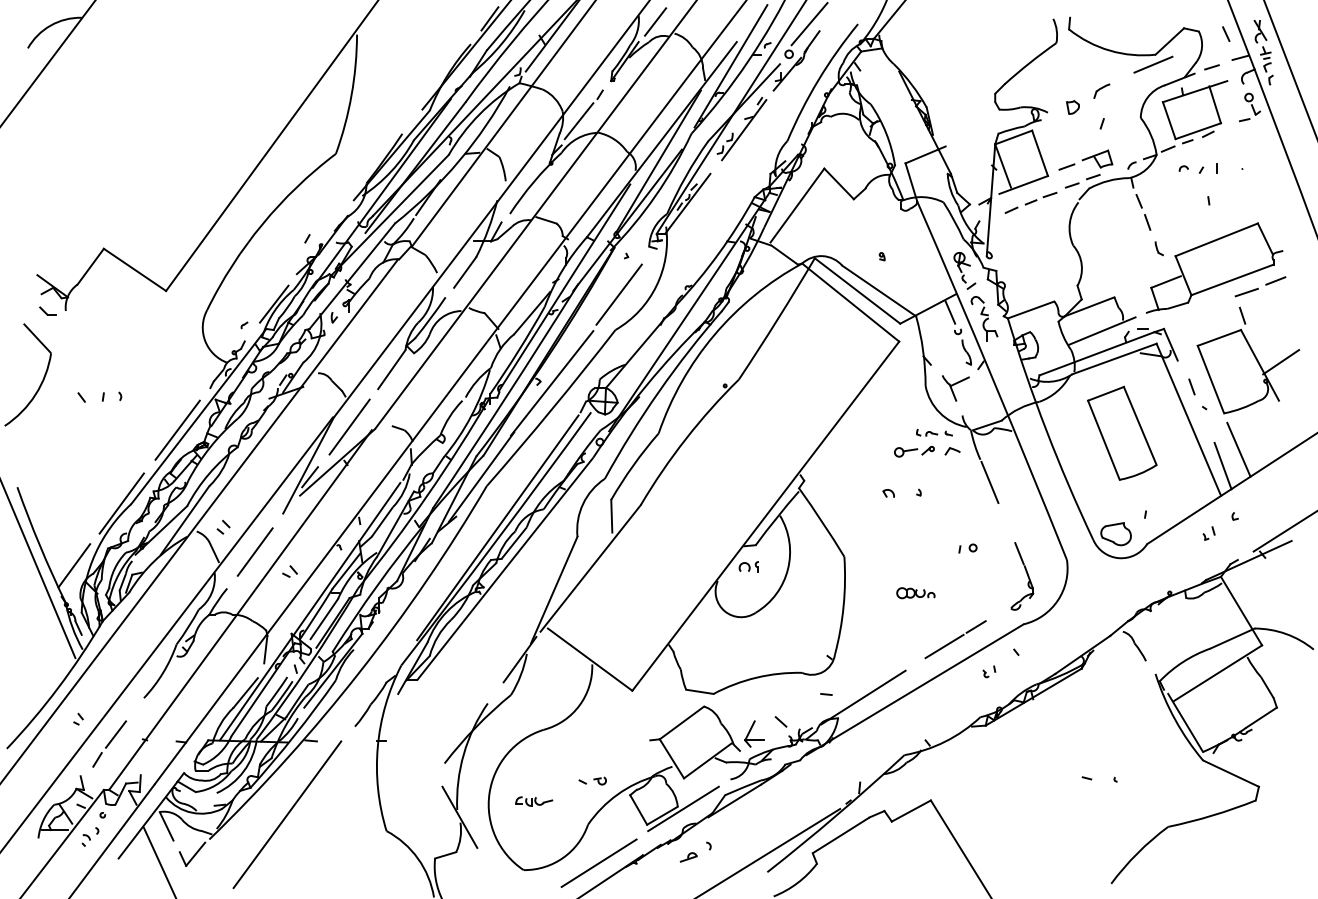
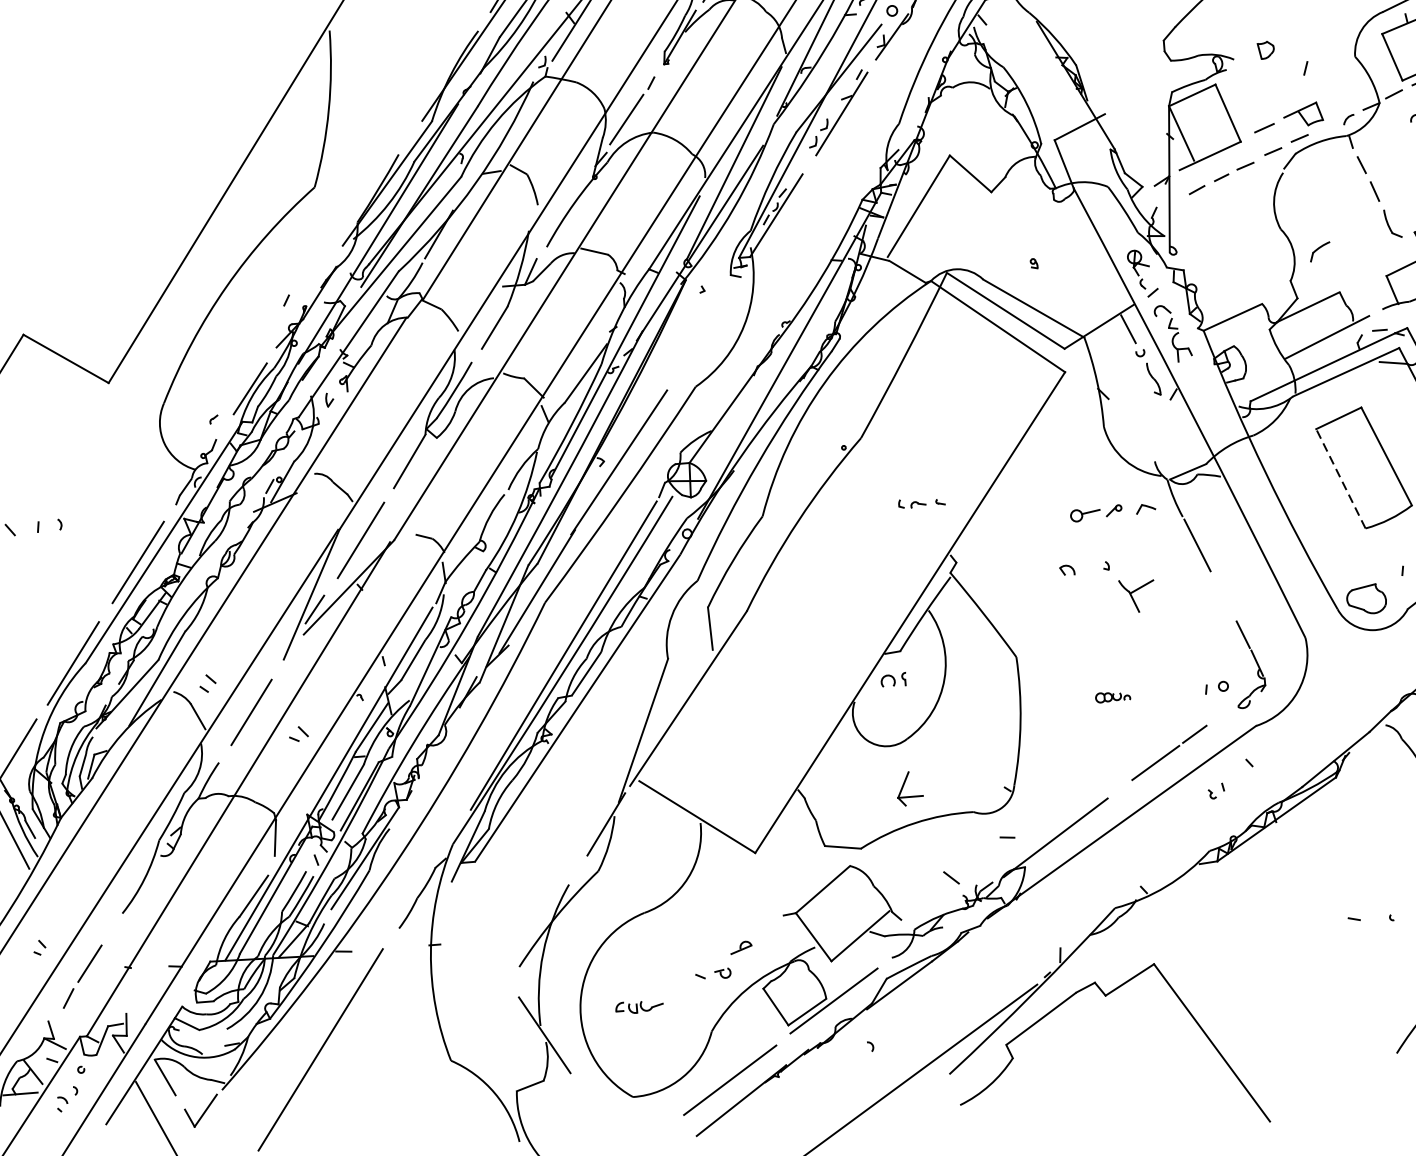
part: (1101, 90) -> (1319, 251), moved
part: (1158, 248) -> (1391, 224), size x1.6
line: (618, 294) -> (695, 340), removed
part: (955, 388) -> (1136, 596), moved
part: (934, 432) -> (921, 502), moved
line: (1103, 440) -> (1340, 479), solid -> dashed
part: (967, 548) -> (1216, 687), moved
part: (915, 593) -> (1112, 697), size x0.7
part: (754, 733) -> (909, 788), moved
part: (688, 857) -> (740, 947), moved

